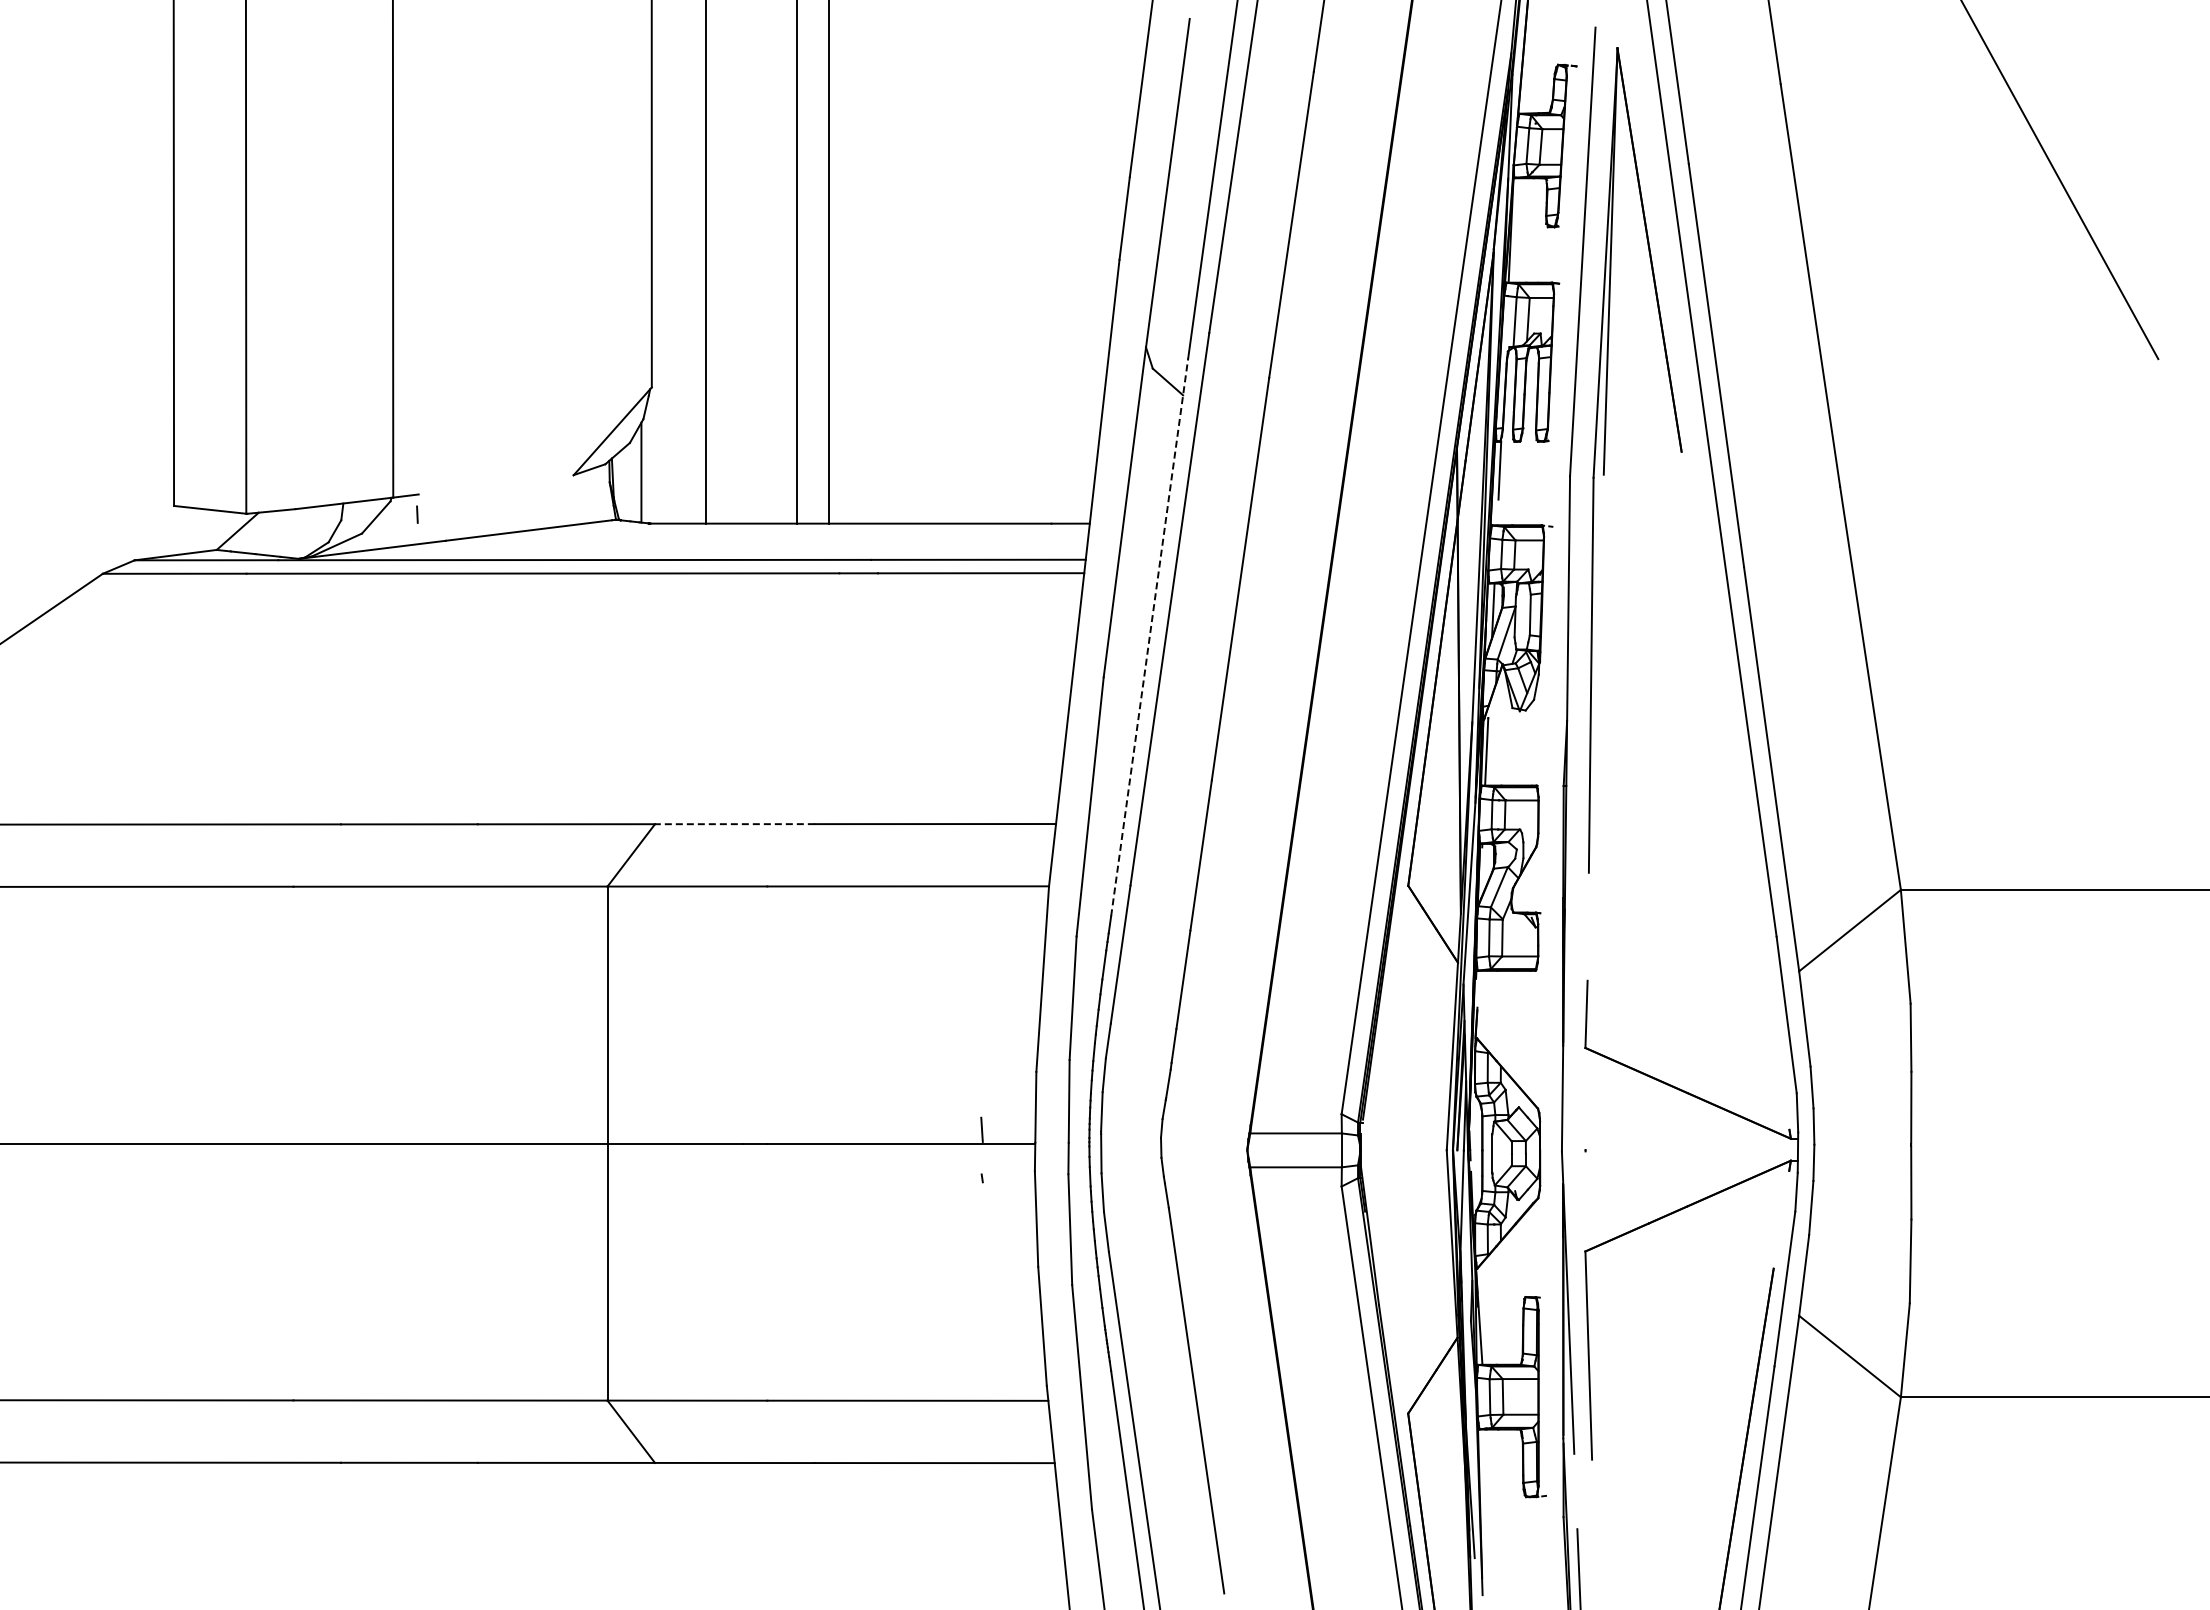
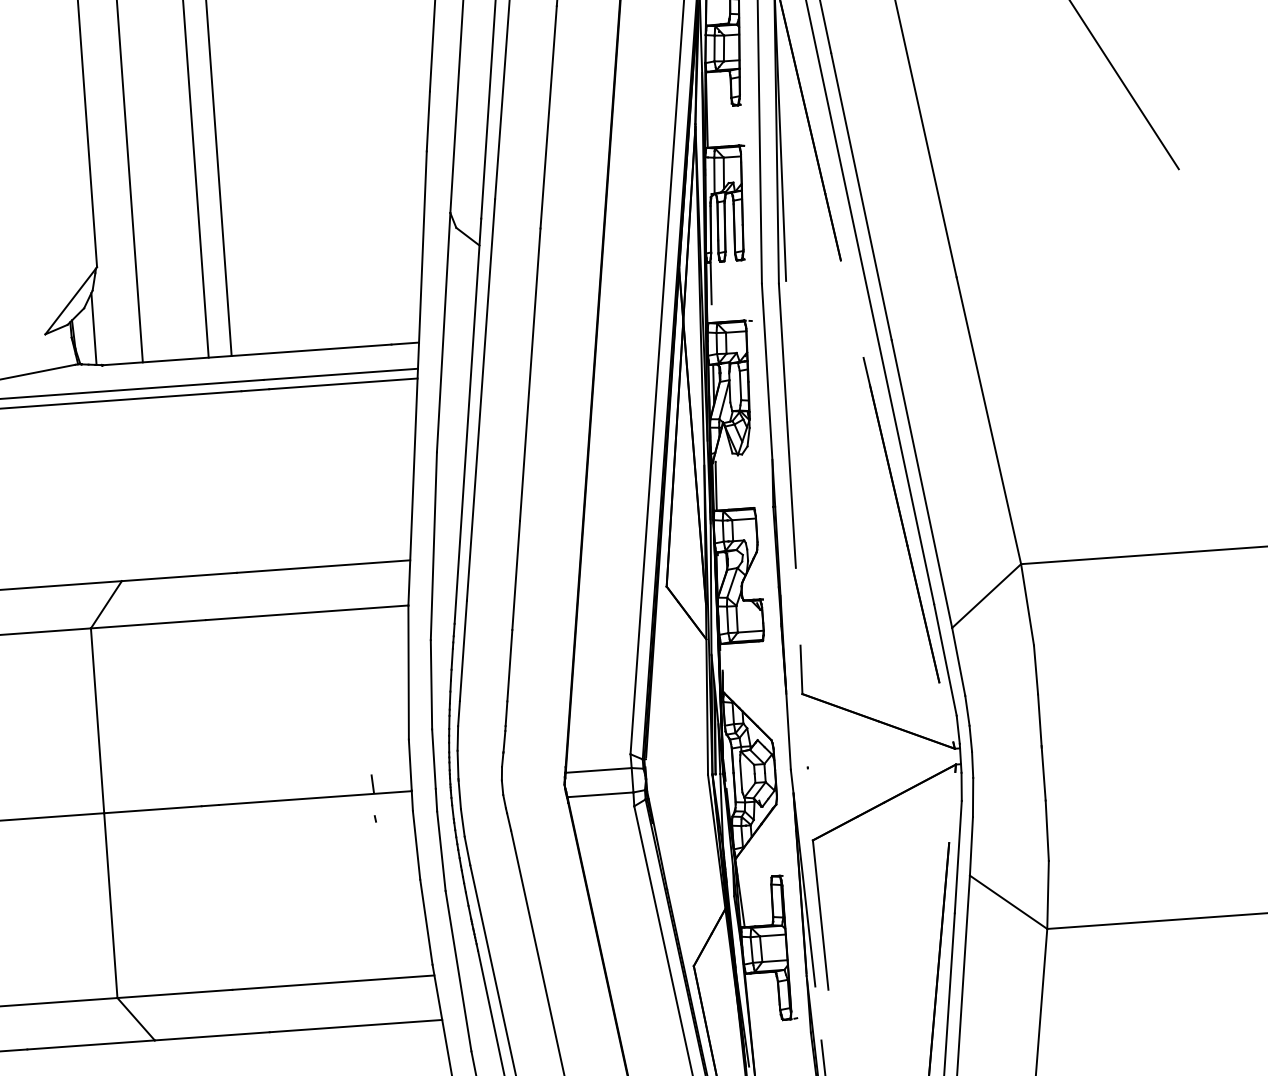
line: (1149, 637) -> (467, 421), dashed -> solid
line: (1739, 817) -> (901, 520), added
line: (734, 824) -> (179, 577), dashed -> solid

